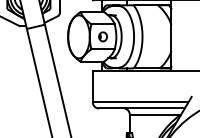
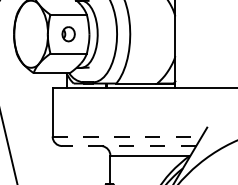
line: (140, 102) -> (127, 136), solid -> dashed
line: (141, 108) -> (128, 146), solid -> dashed

